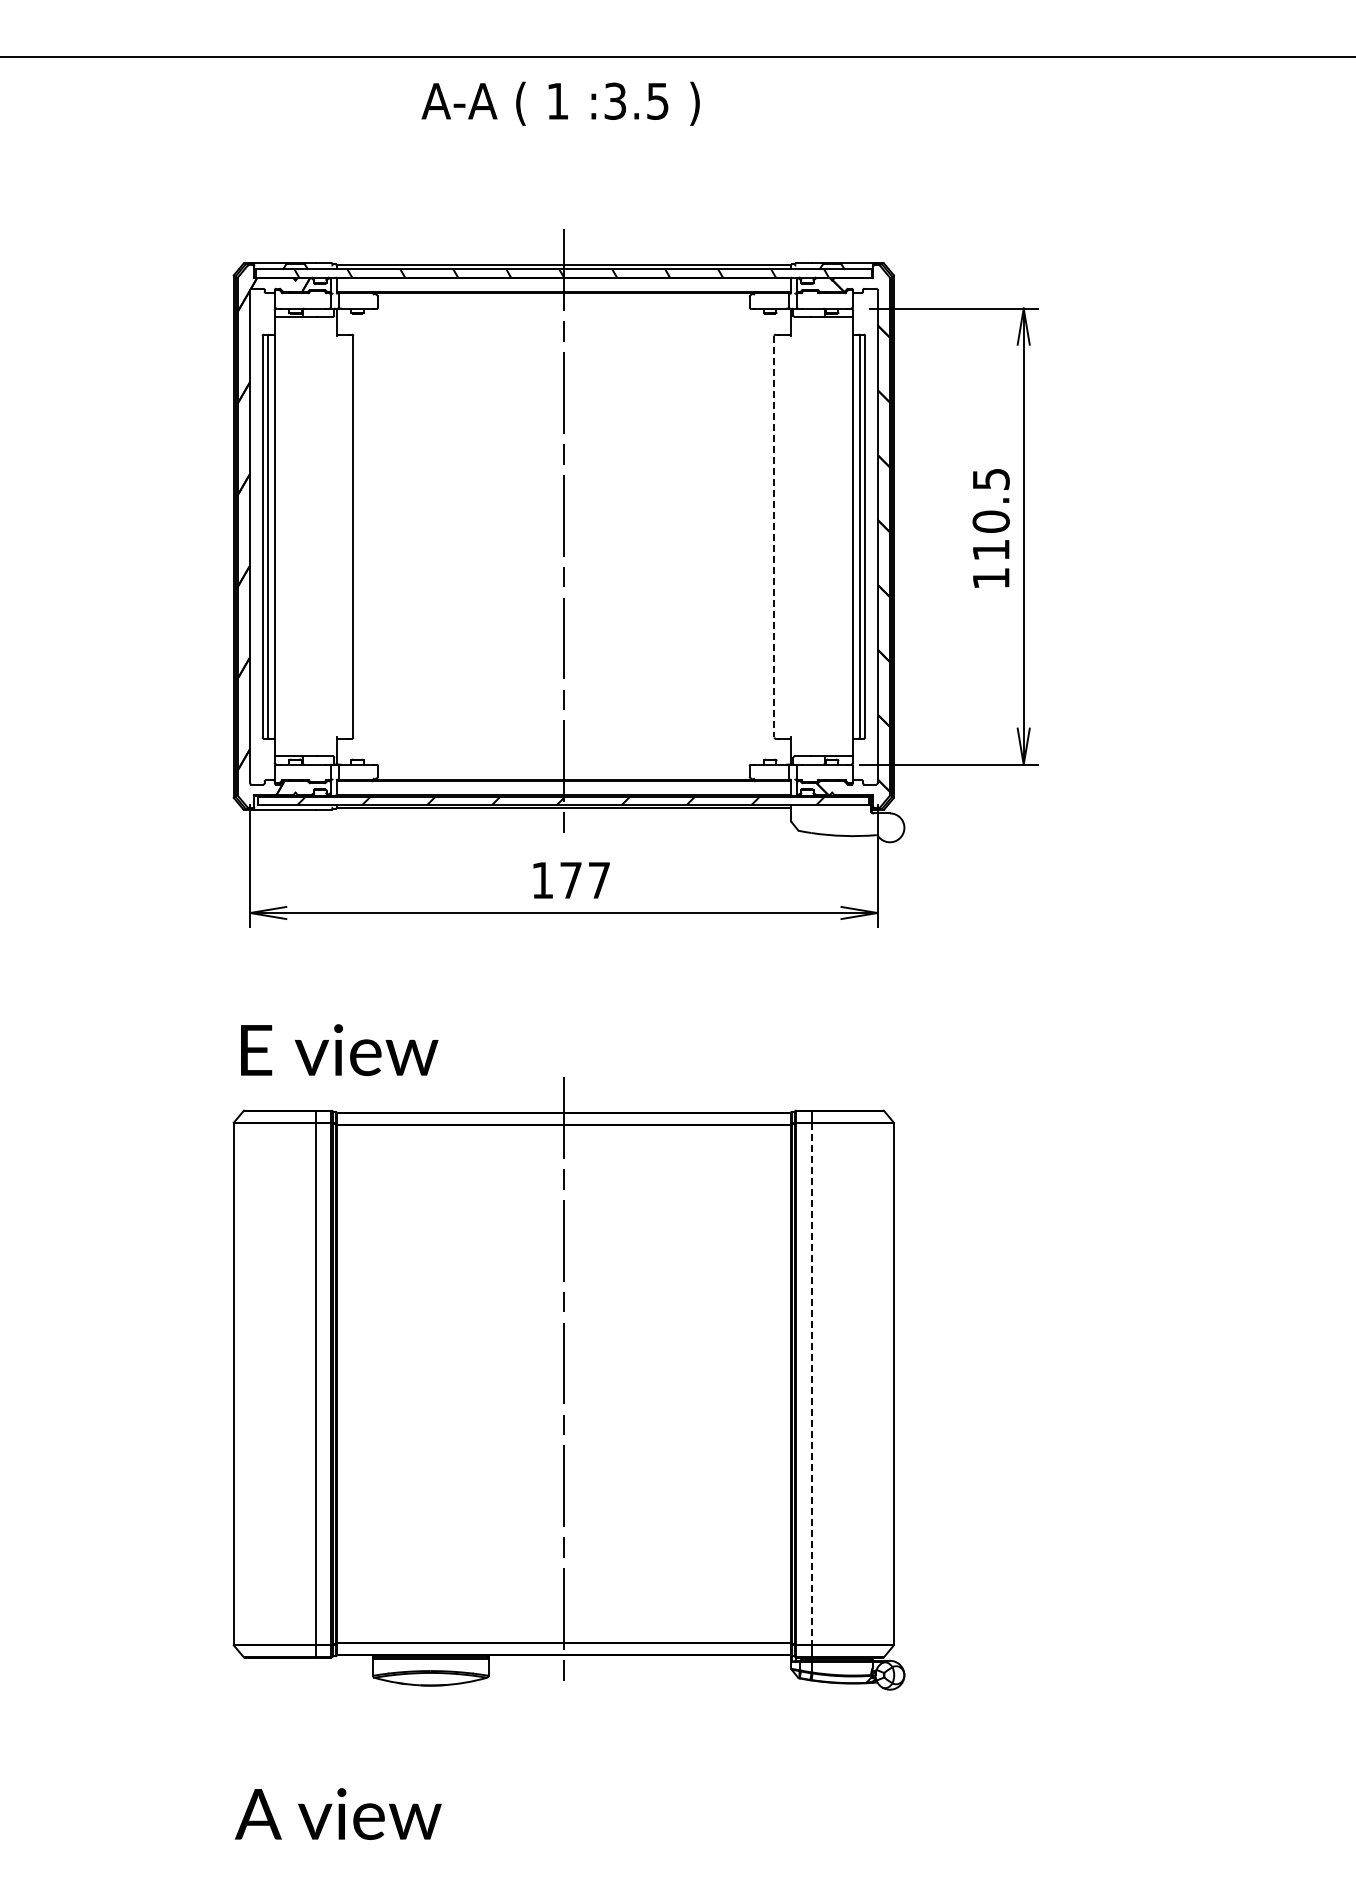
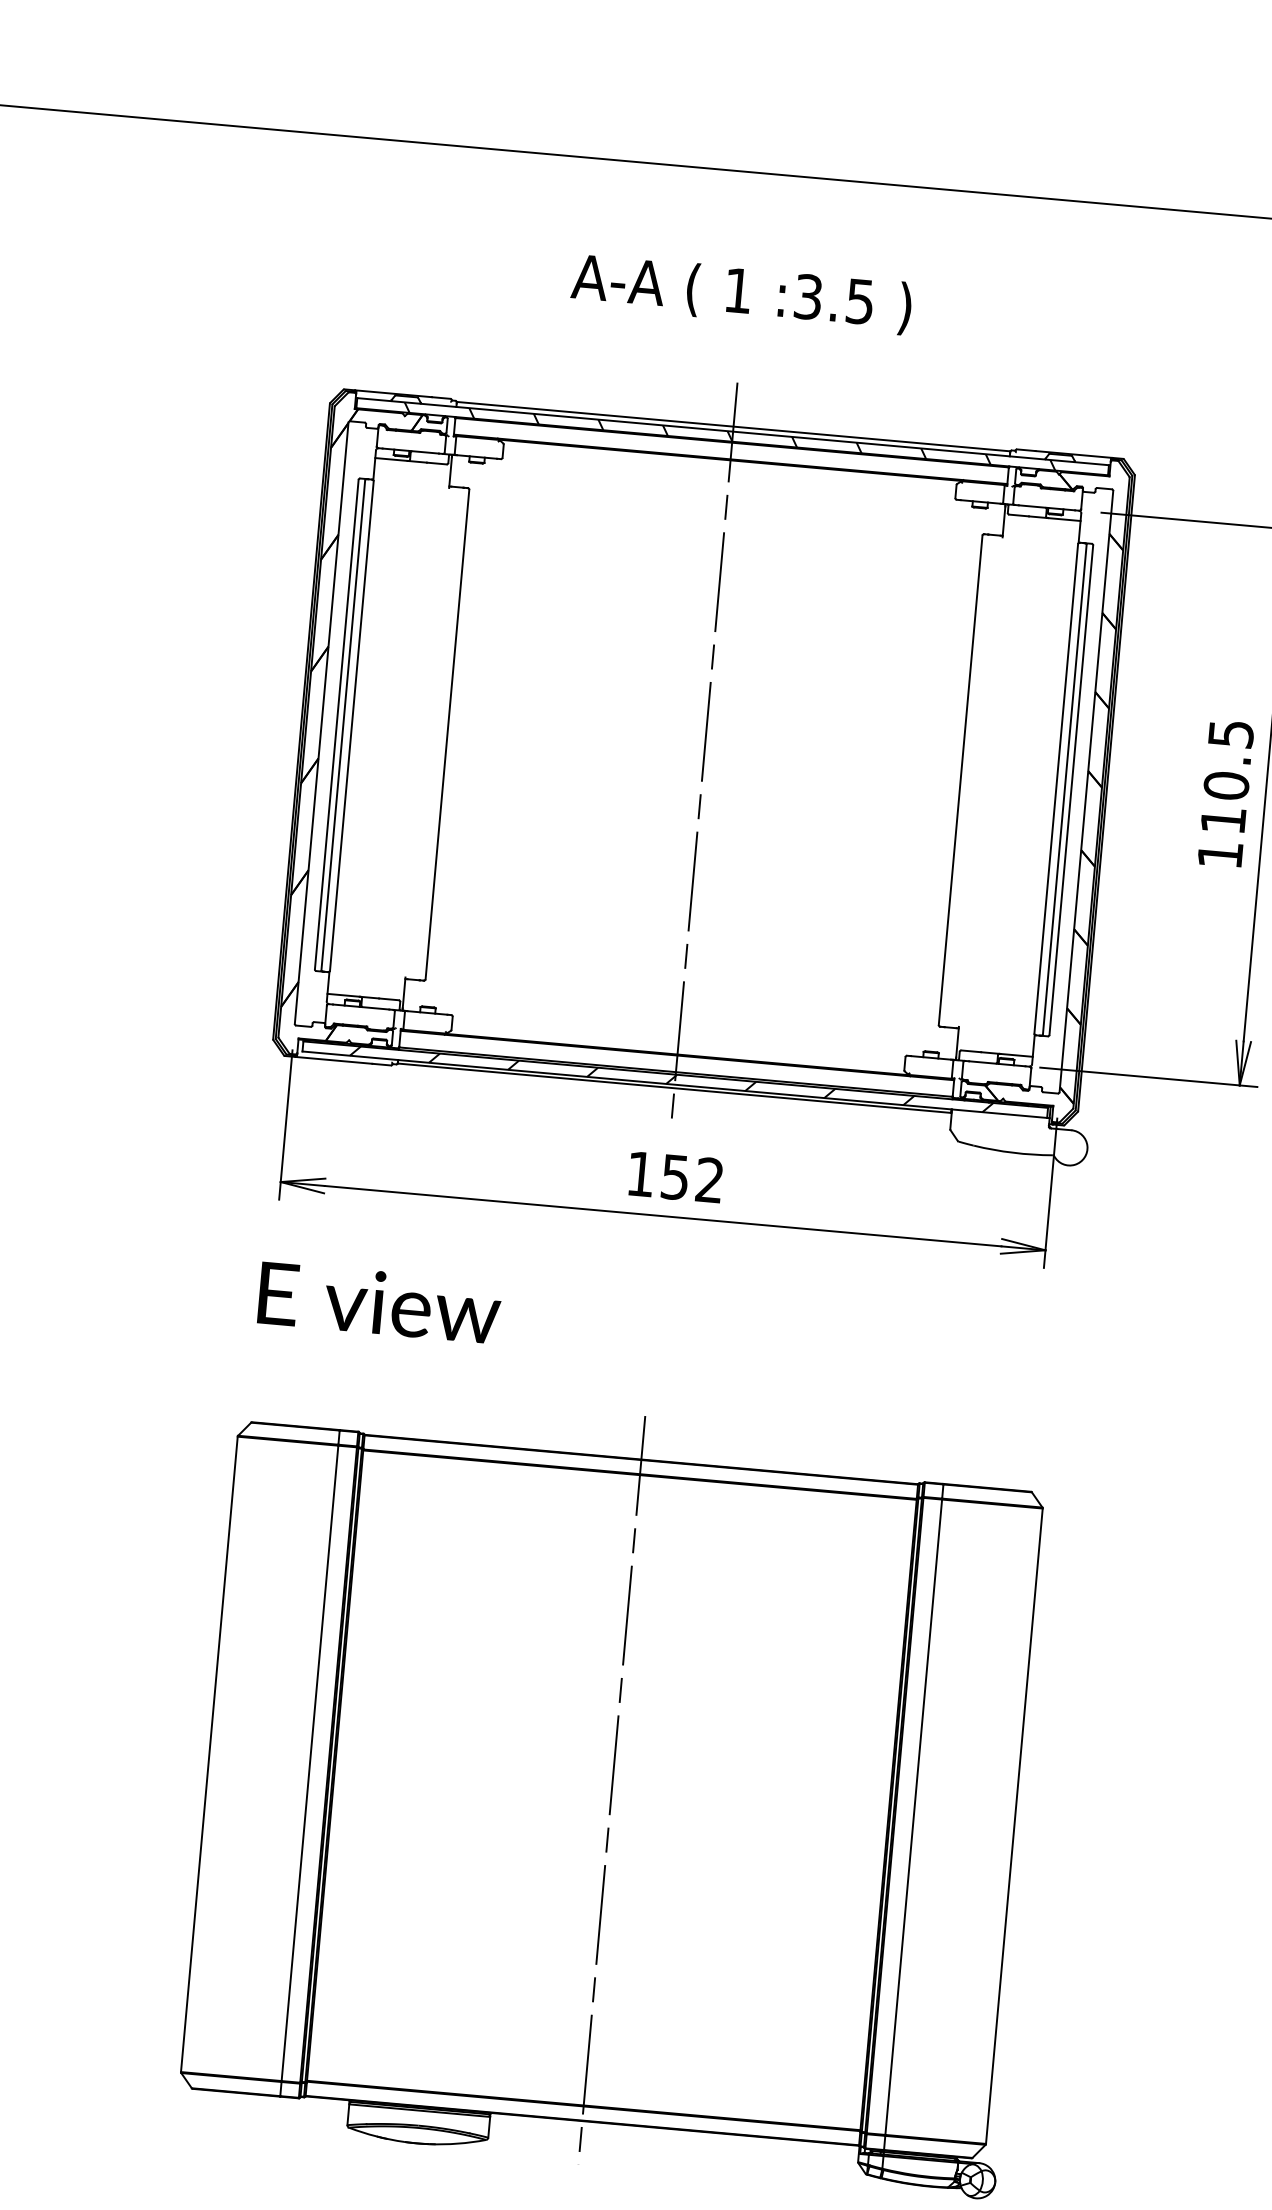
text: (560, 103) -> (741, 293), moved
line: (774, 536) -> (960, 780), dashed -> solid
text: (584, 880) -> (691, 1178), 177 -> 152
text: (339, 1050) -> (379, 1303), moved
line: (811, 1384) -> (913, 1817), dashed -> solid

